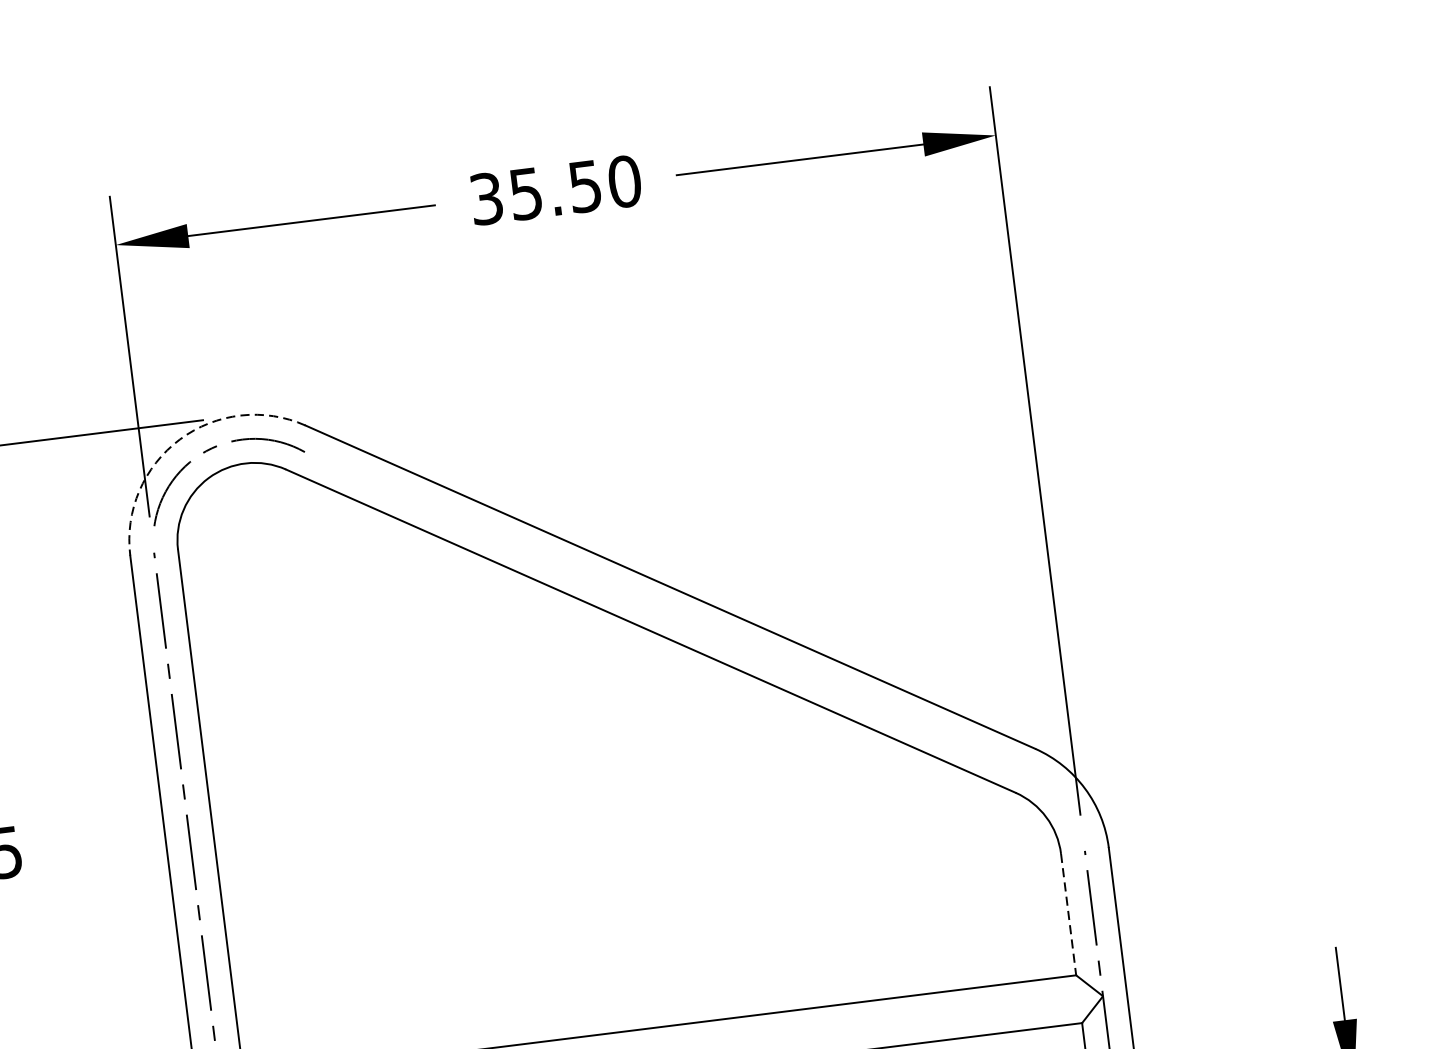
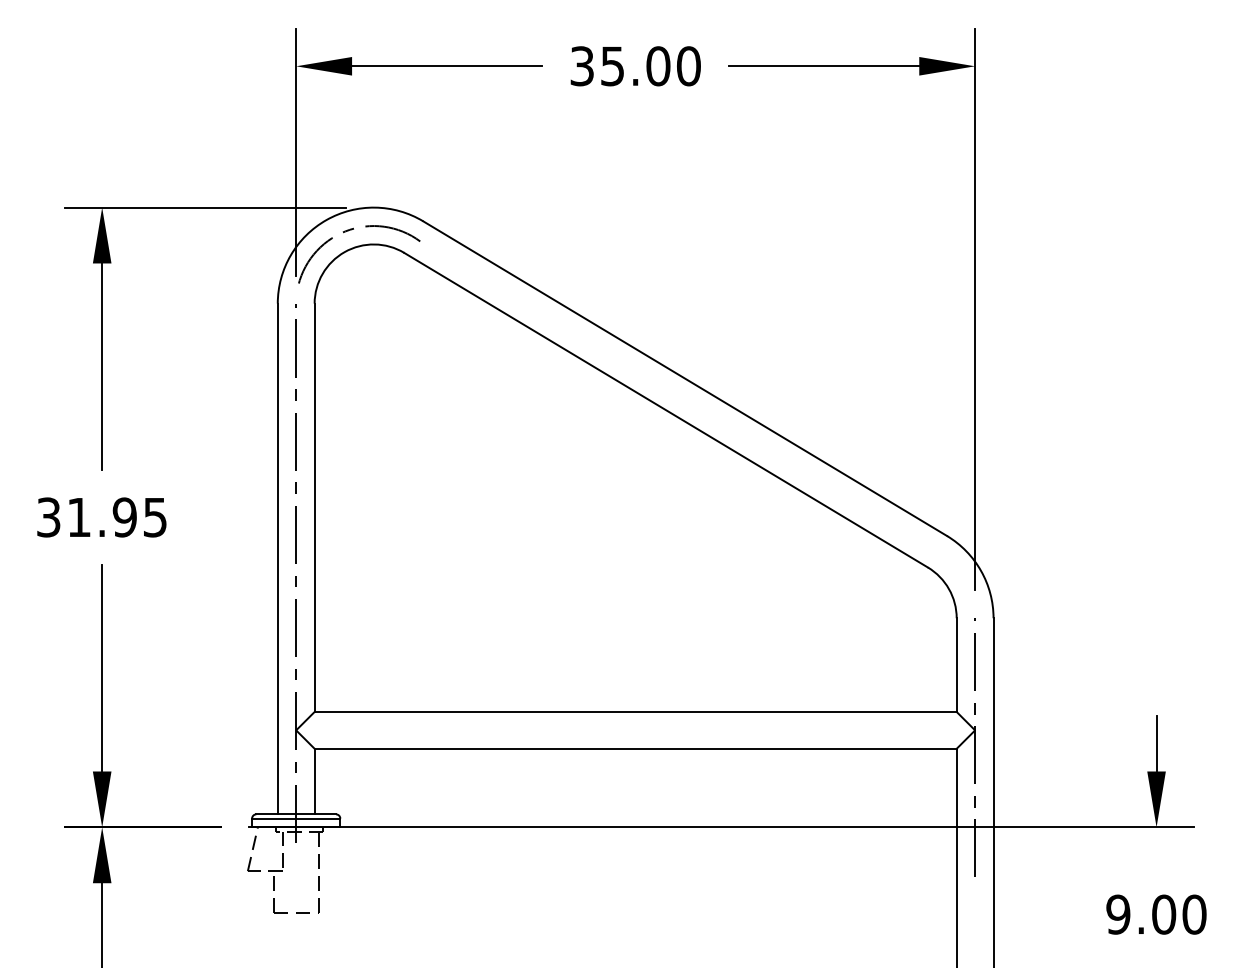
text: (585, 186) -> (658, 66), 35.50 -> 35.00
arc: (179, 440) -> (326, 220), dashed -> solid
line: (1068, 915) -> (956, 665), dashed -> solid

